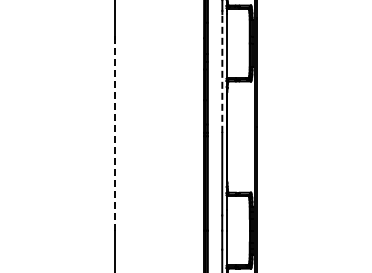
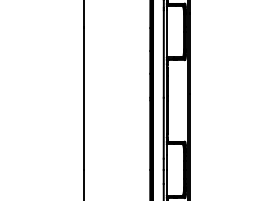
line: (222, 72) -> (163, 53), dashed -> solid
line: (114, 134) -> (84, 99), dashed -> solid

